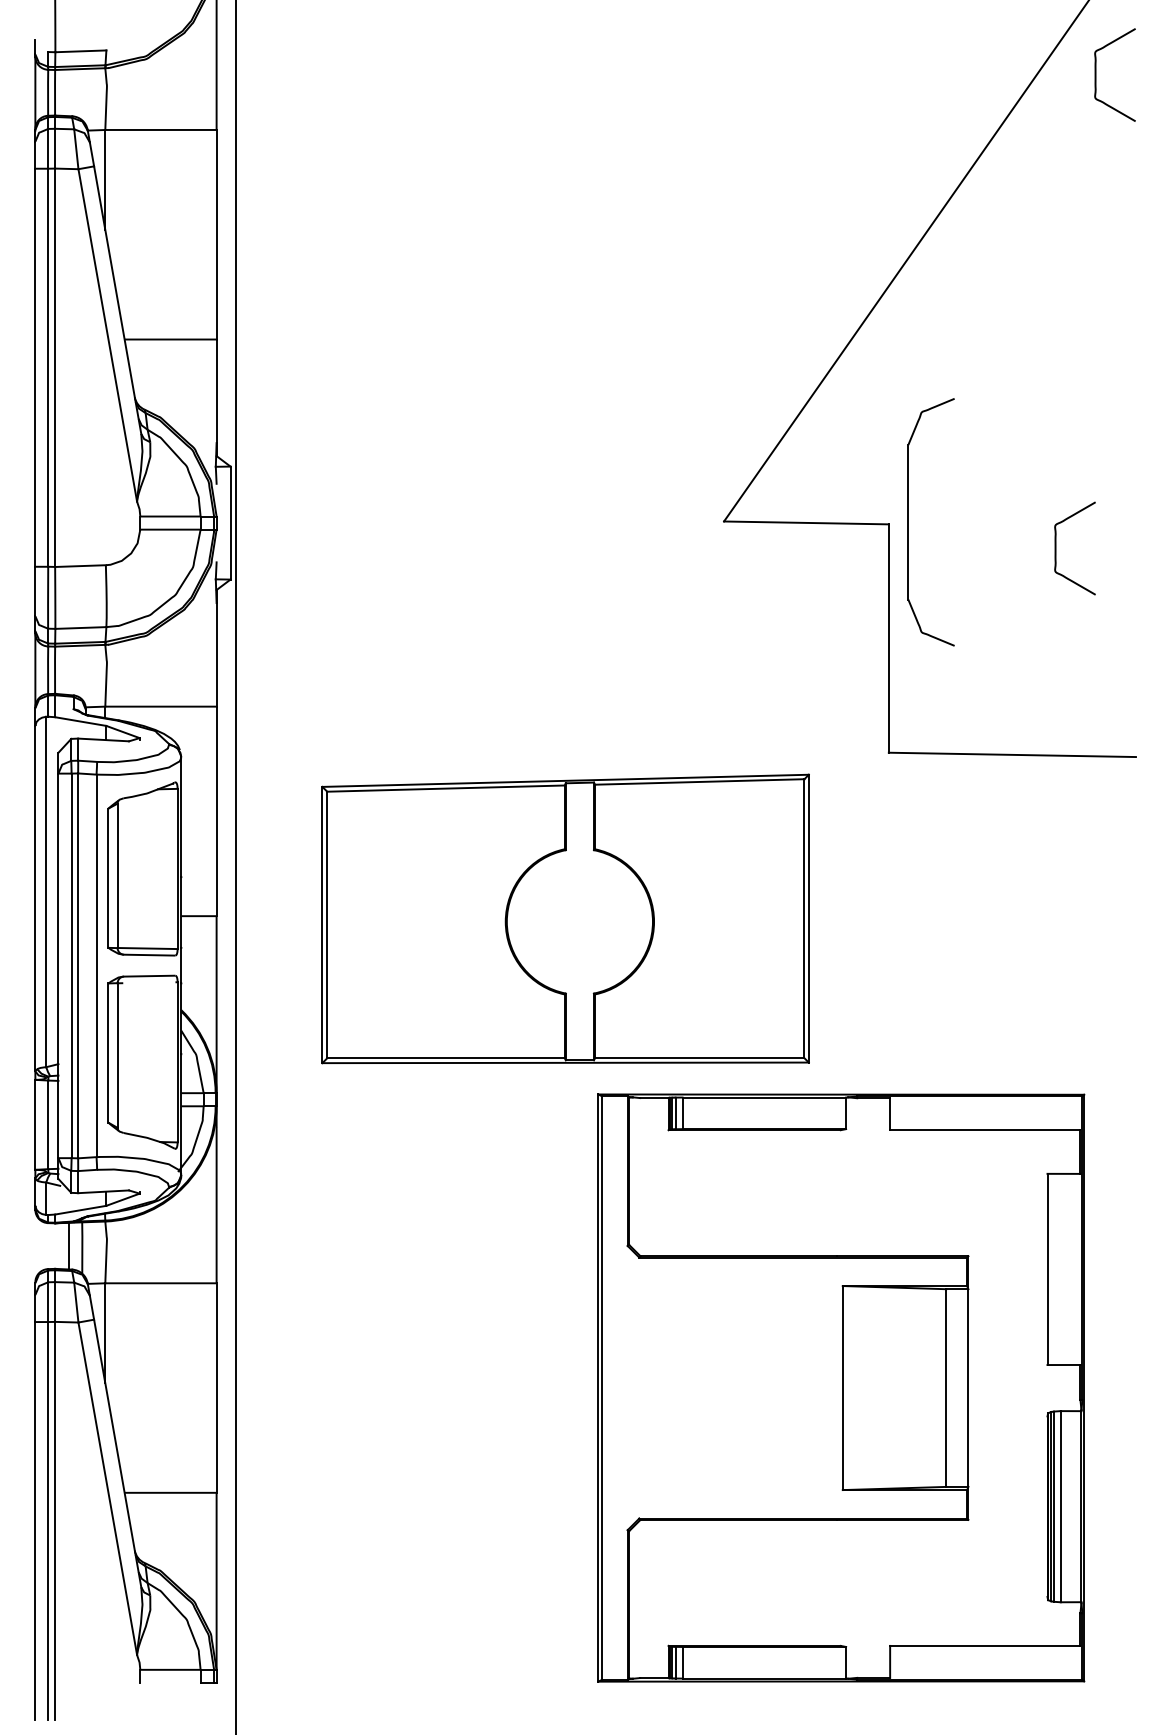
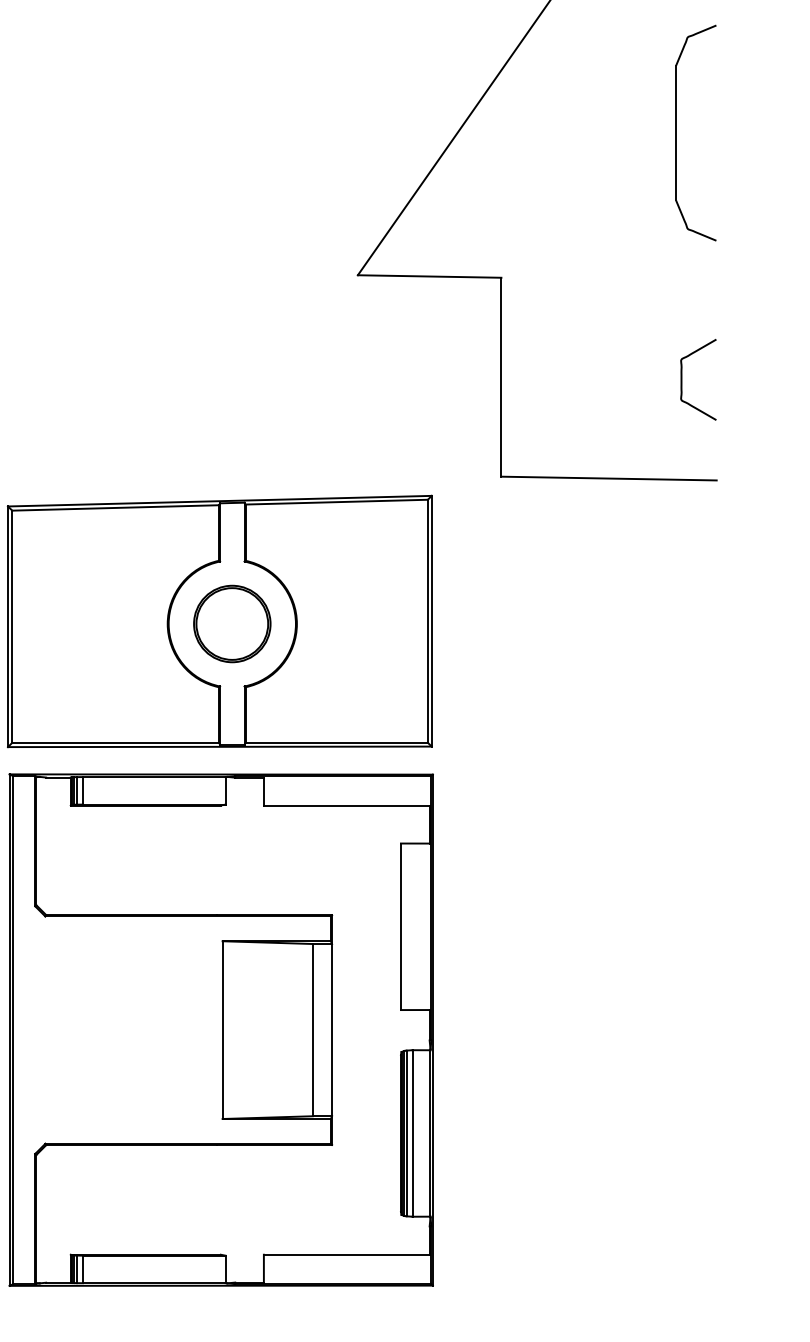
part: (908, 522) -> (676, 133), moved
curve: (1056, 548) -> (682, 379), moved
part: (579, 921) -> (231, 623), added
part: (841, 1387) -> (221, 1029), moved

